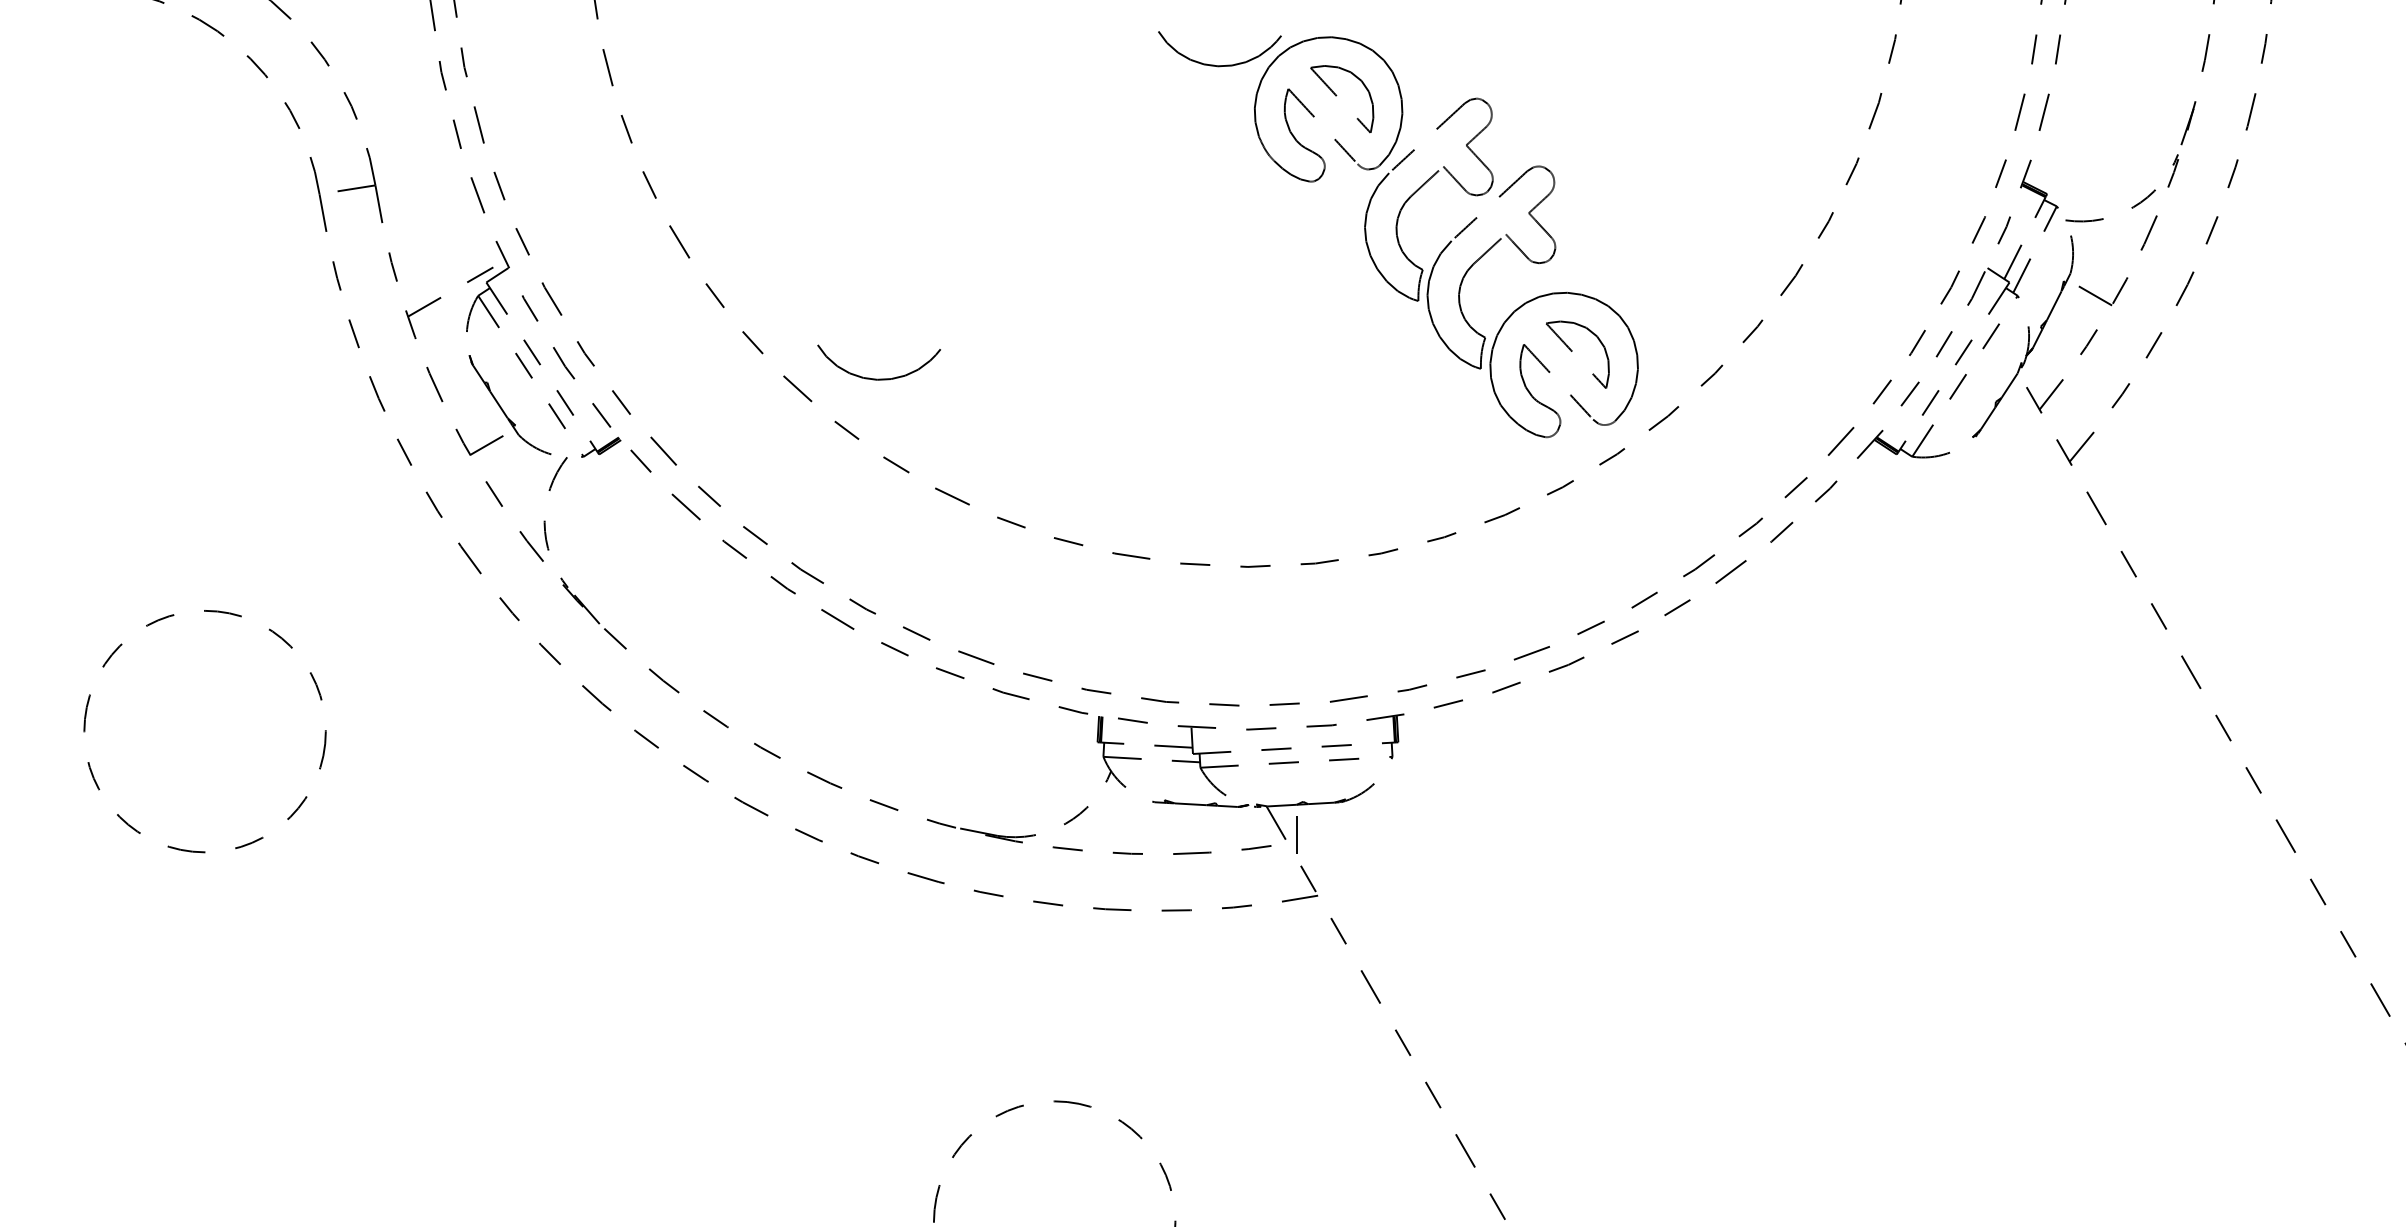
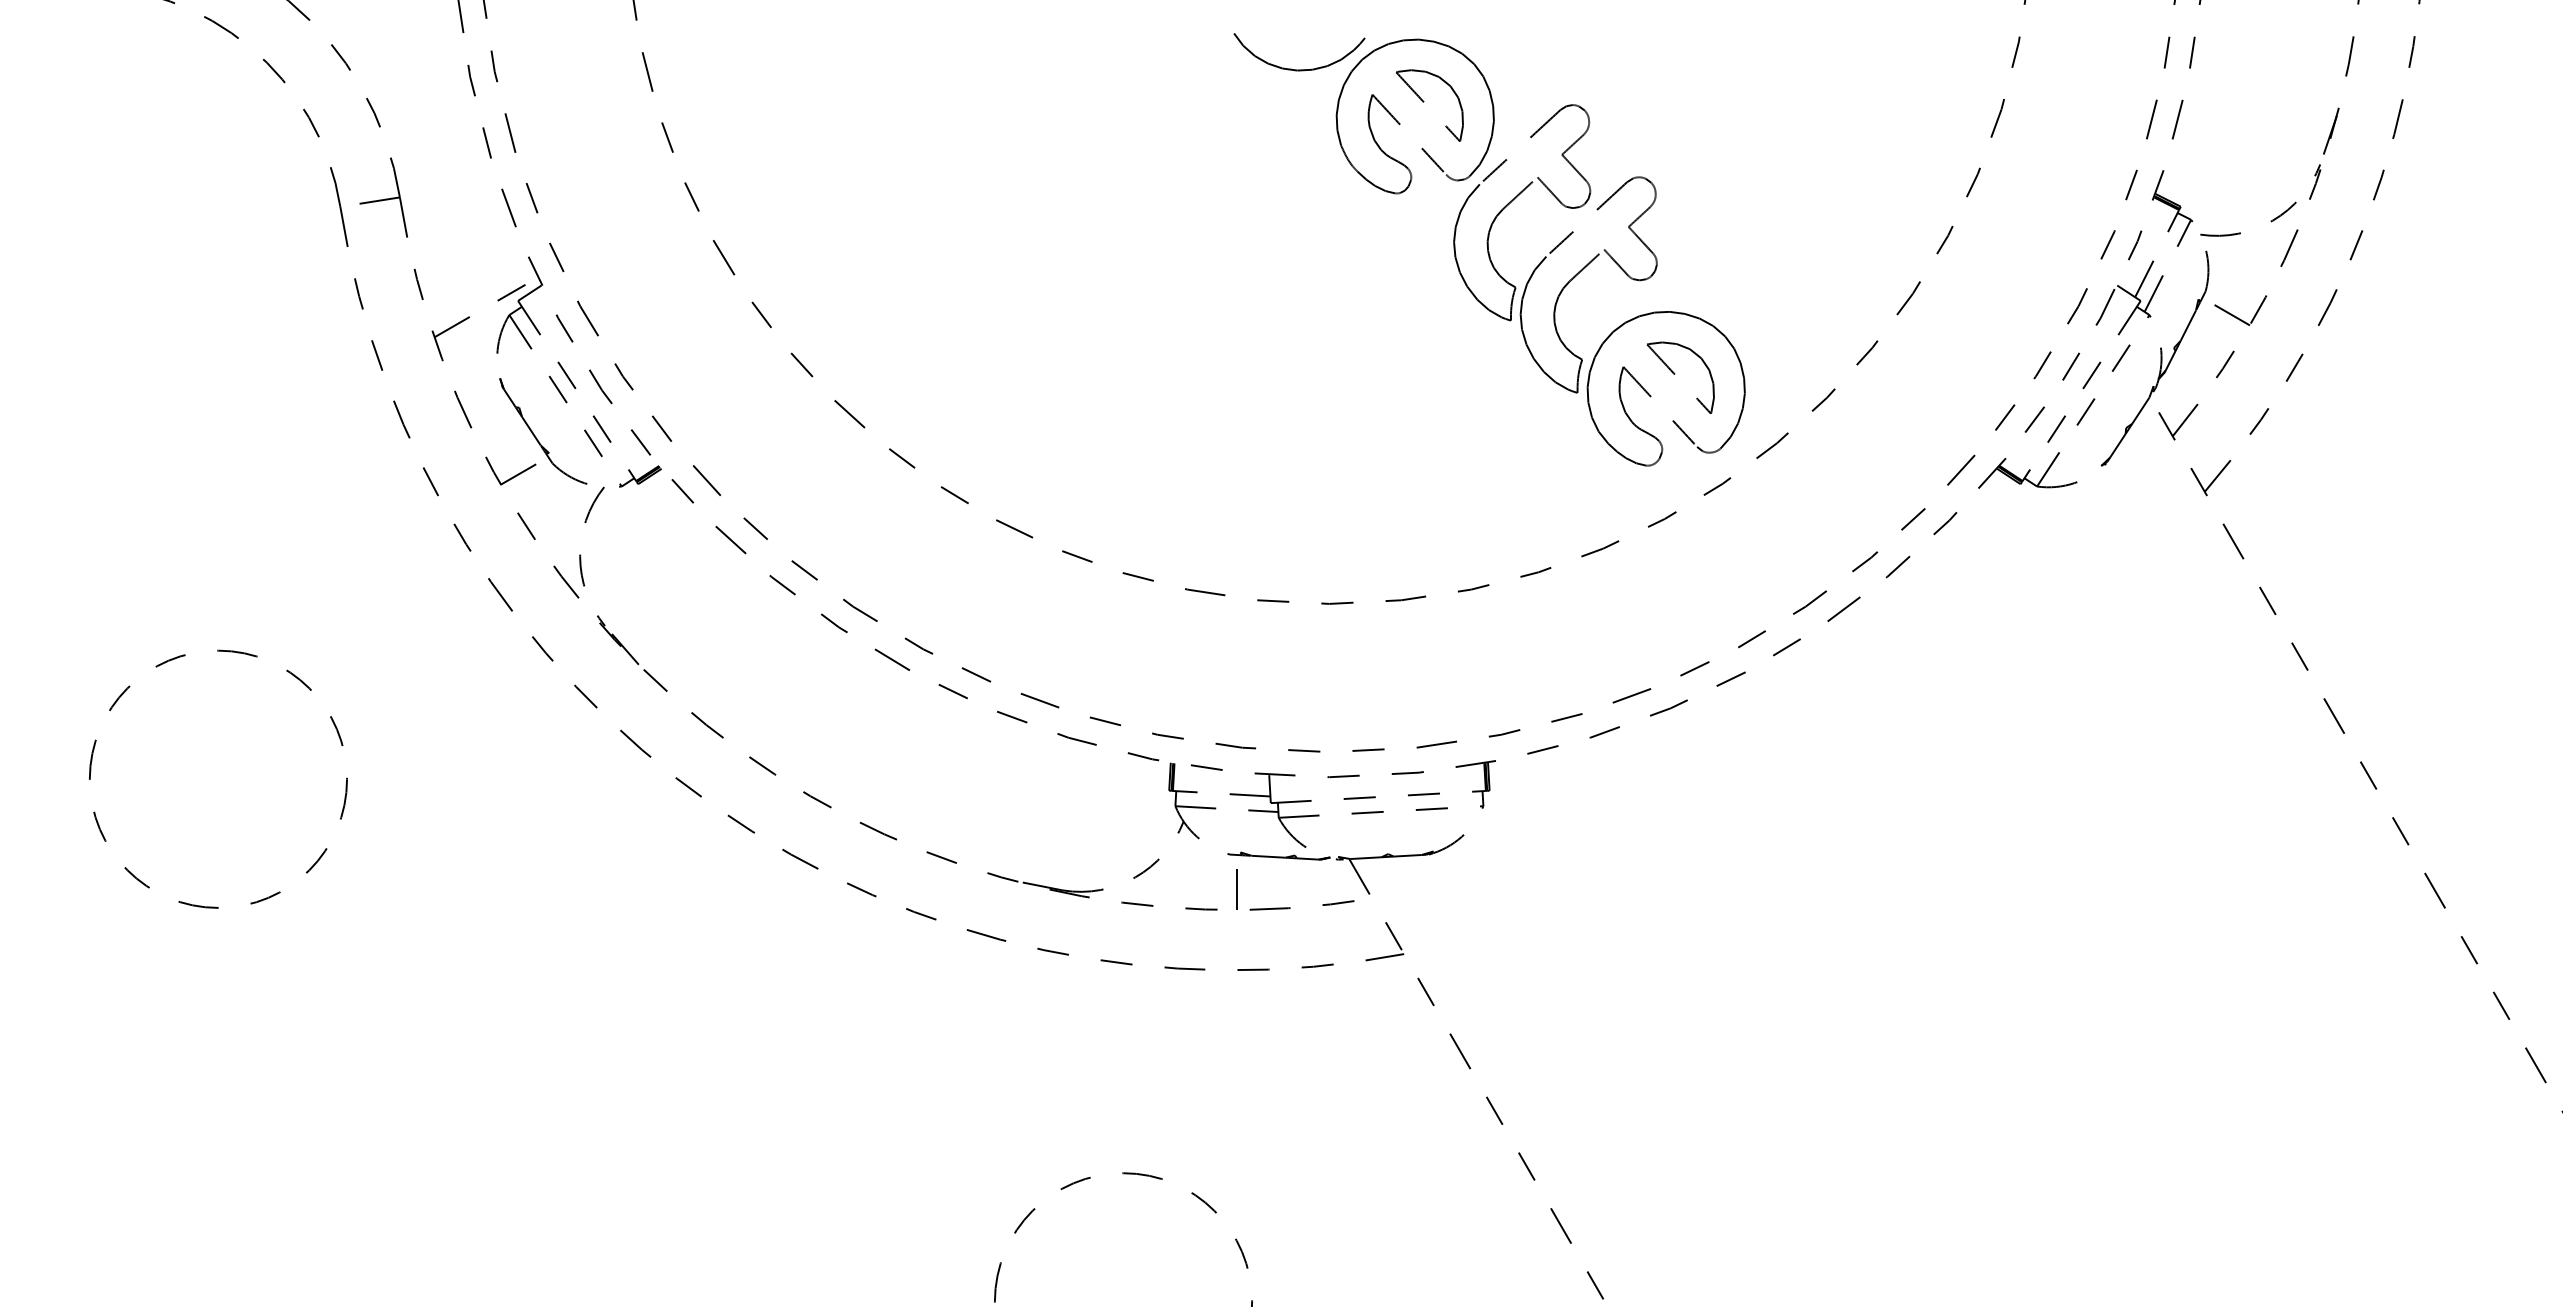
part: (879, 378) -> (936, 403), removed
line: (1295, 835) -> (1236, 889), moved

